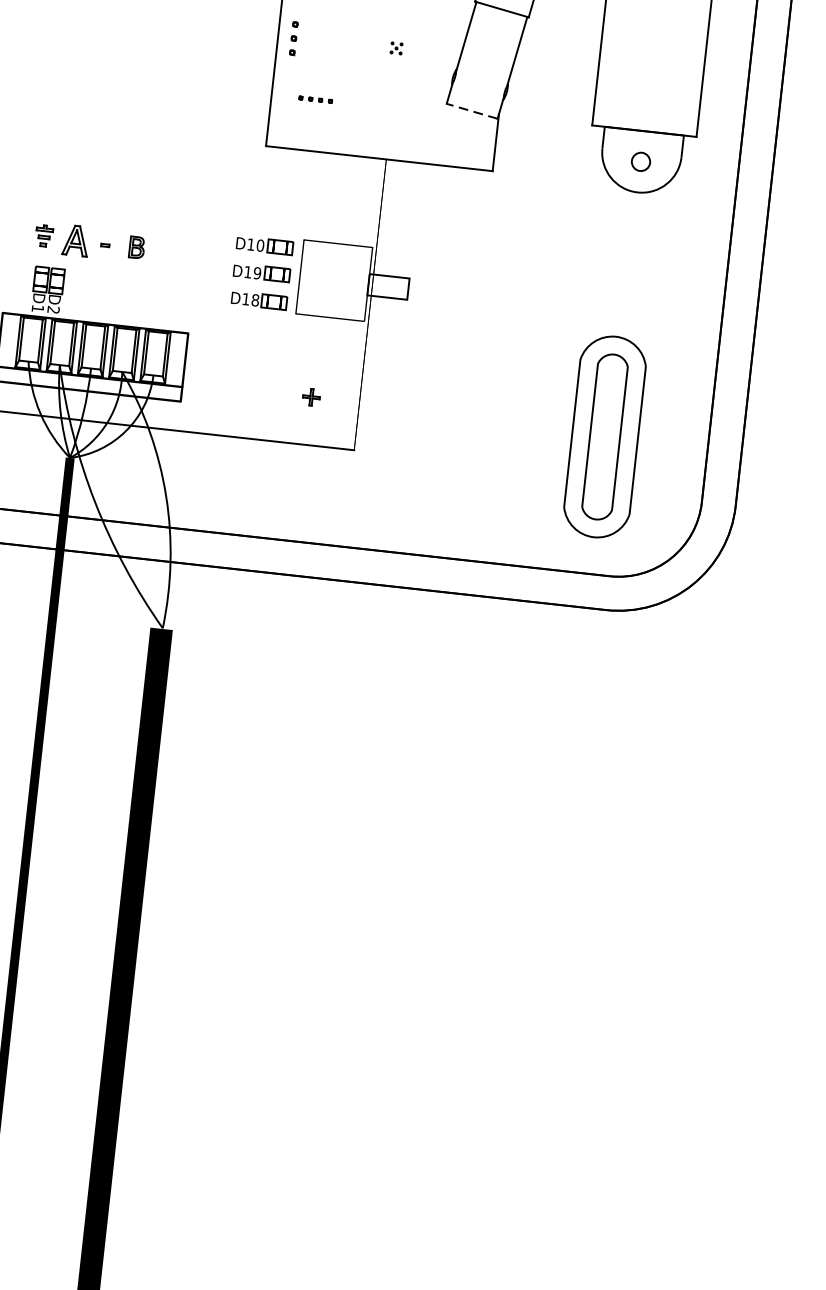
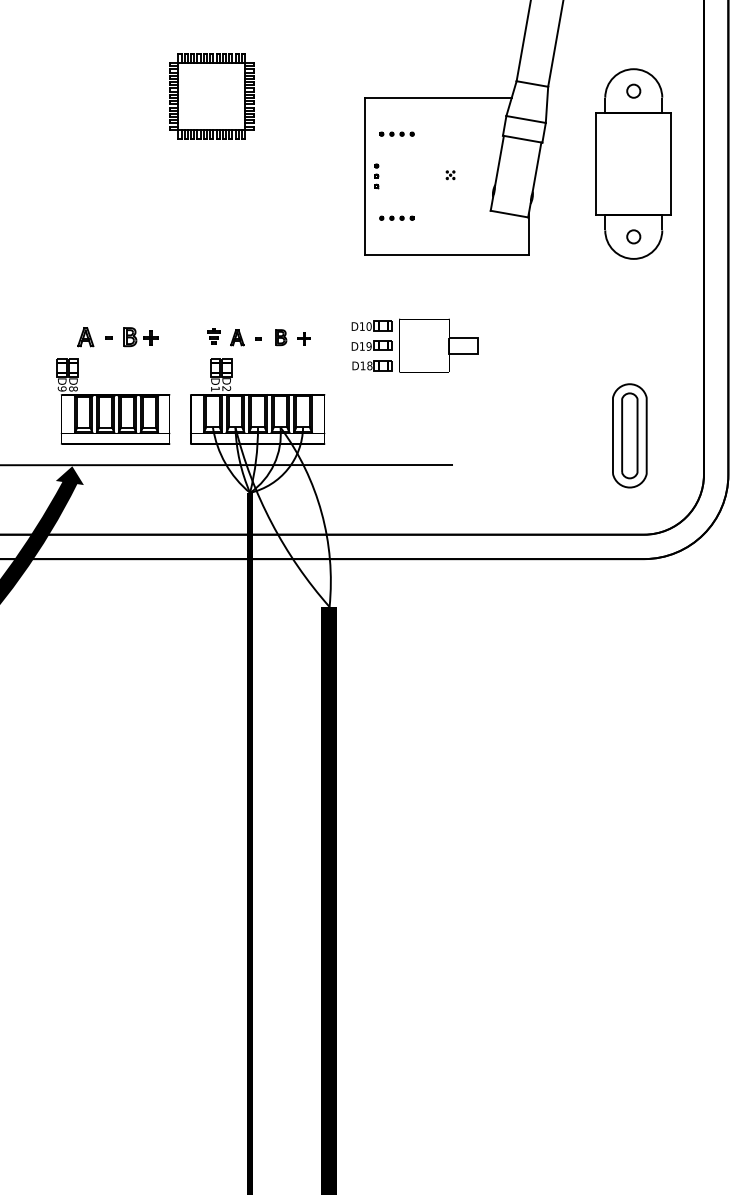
part: (315, 98) -> (396, 217), size x1.43
line: (470, 111) -> (508, 214), dashed -> solid
part: (76, 240) -> (237, 337), size x0.71
part: (310, 396) -> (303, 338), moved
part: (604, 436) -> (629, 435), size x0.71

